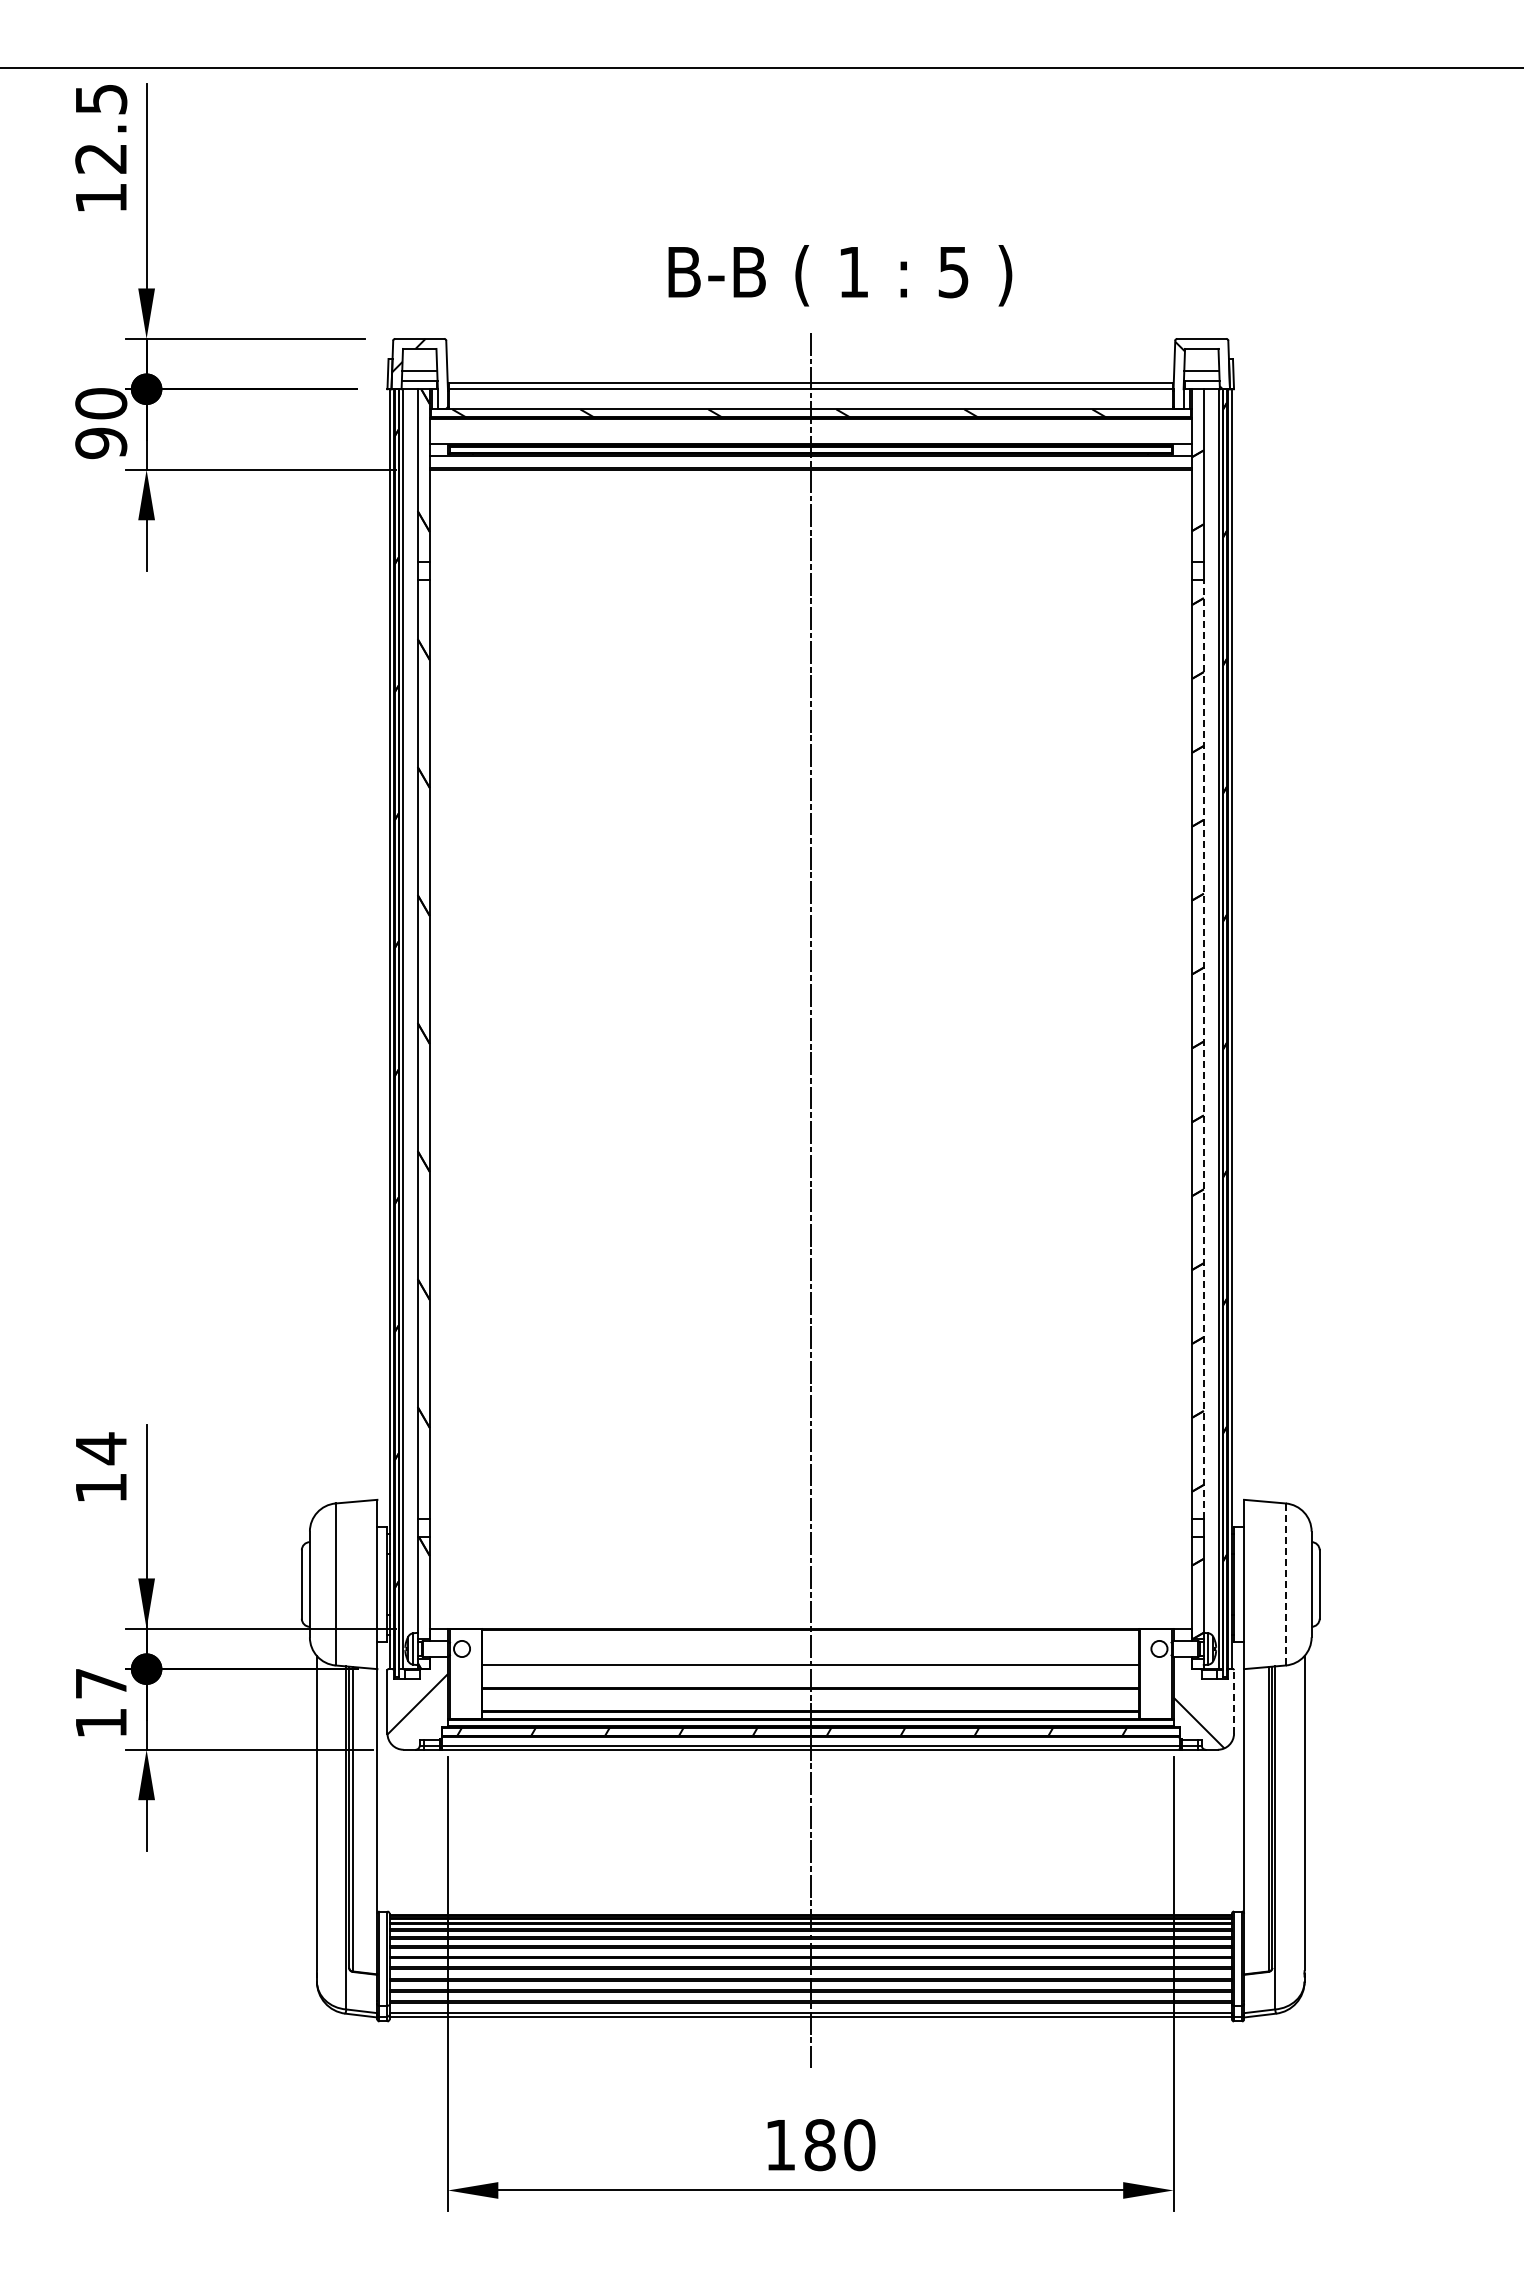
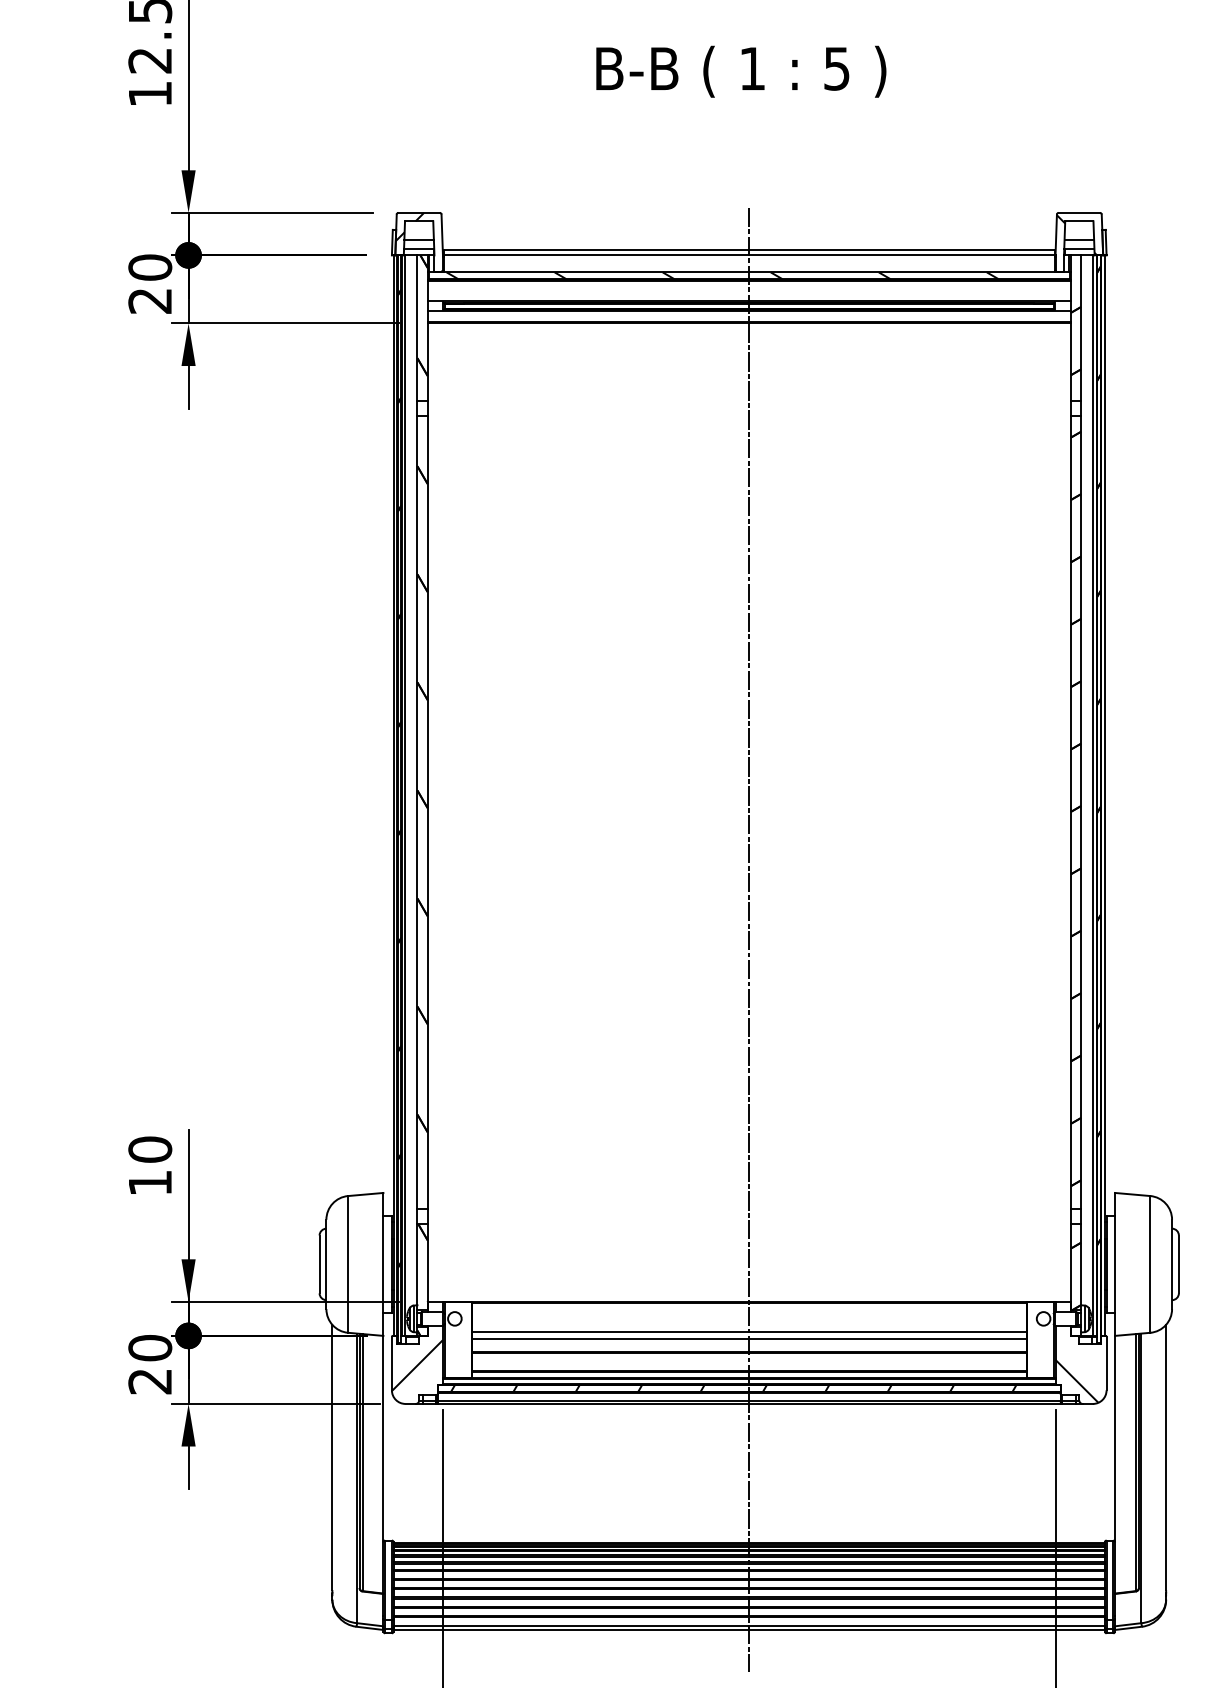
text: (840, 275) -> (741, 71), moved
text: (101, 443) -> (150, 301), 90 -> 20
line: (1203, 1049) -> (1080, 812), dashed -> solid
text: (101, 1448) -> (150, 1149), 14 -> 10
line: (1285, 1583) -> (1150, 1263), dashed -> solid
line: (810, 1673) -> (749, 1339), added
line: (1234, 1701) -> (1106, 1363), dashed -> solid
text: (101, 1703) -> (150, 1364), 17 -> 20

